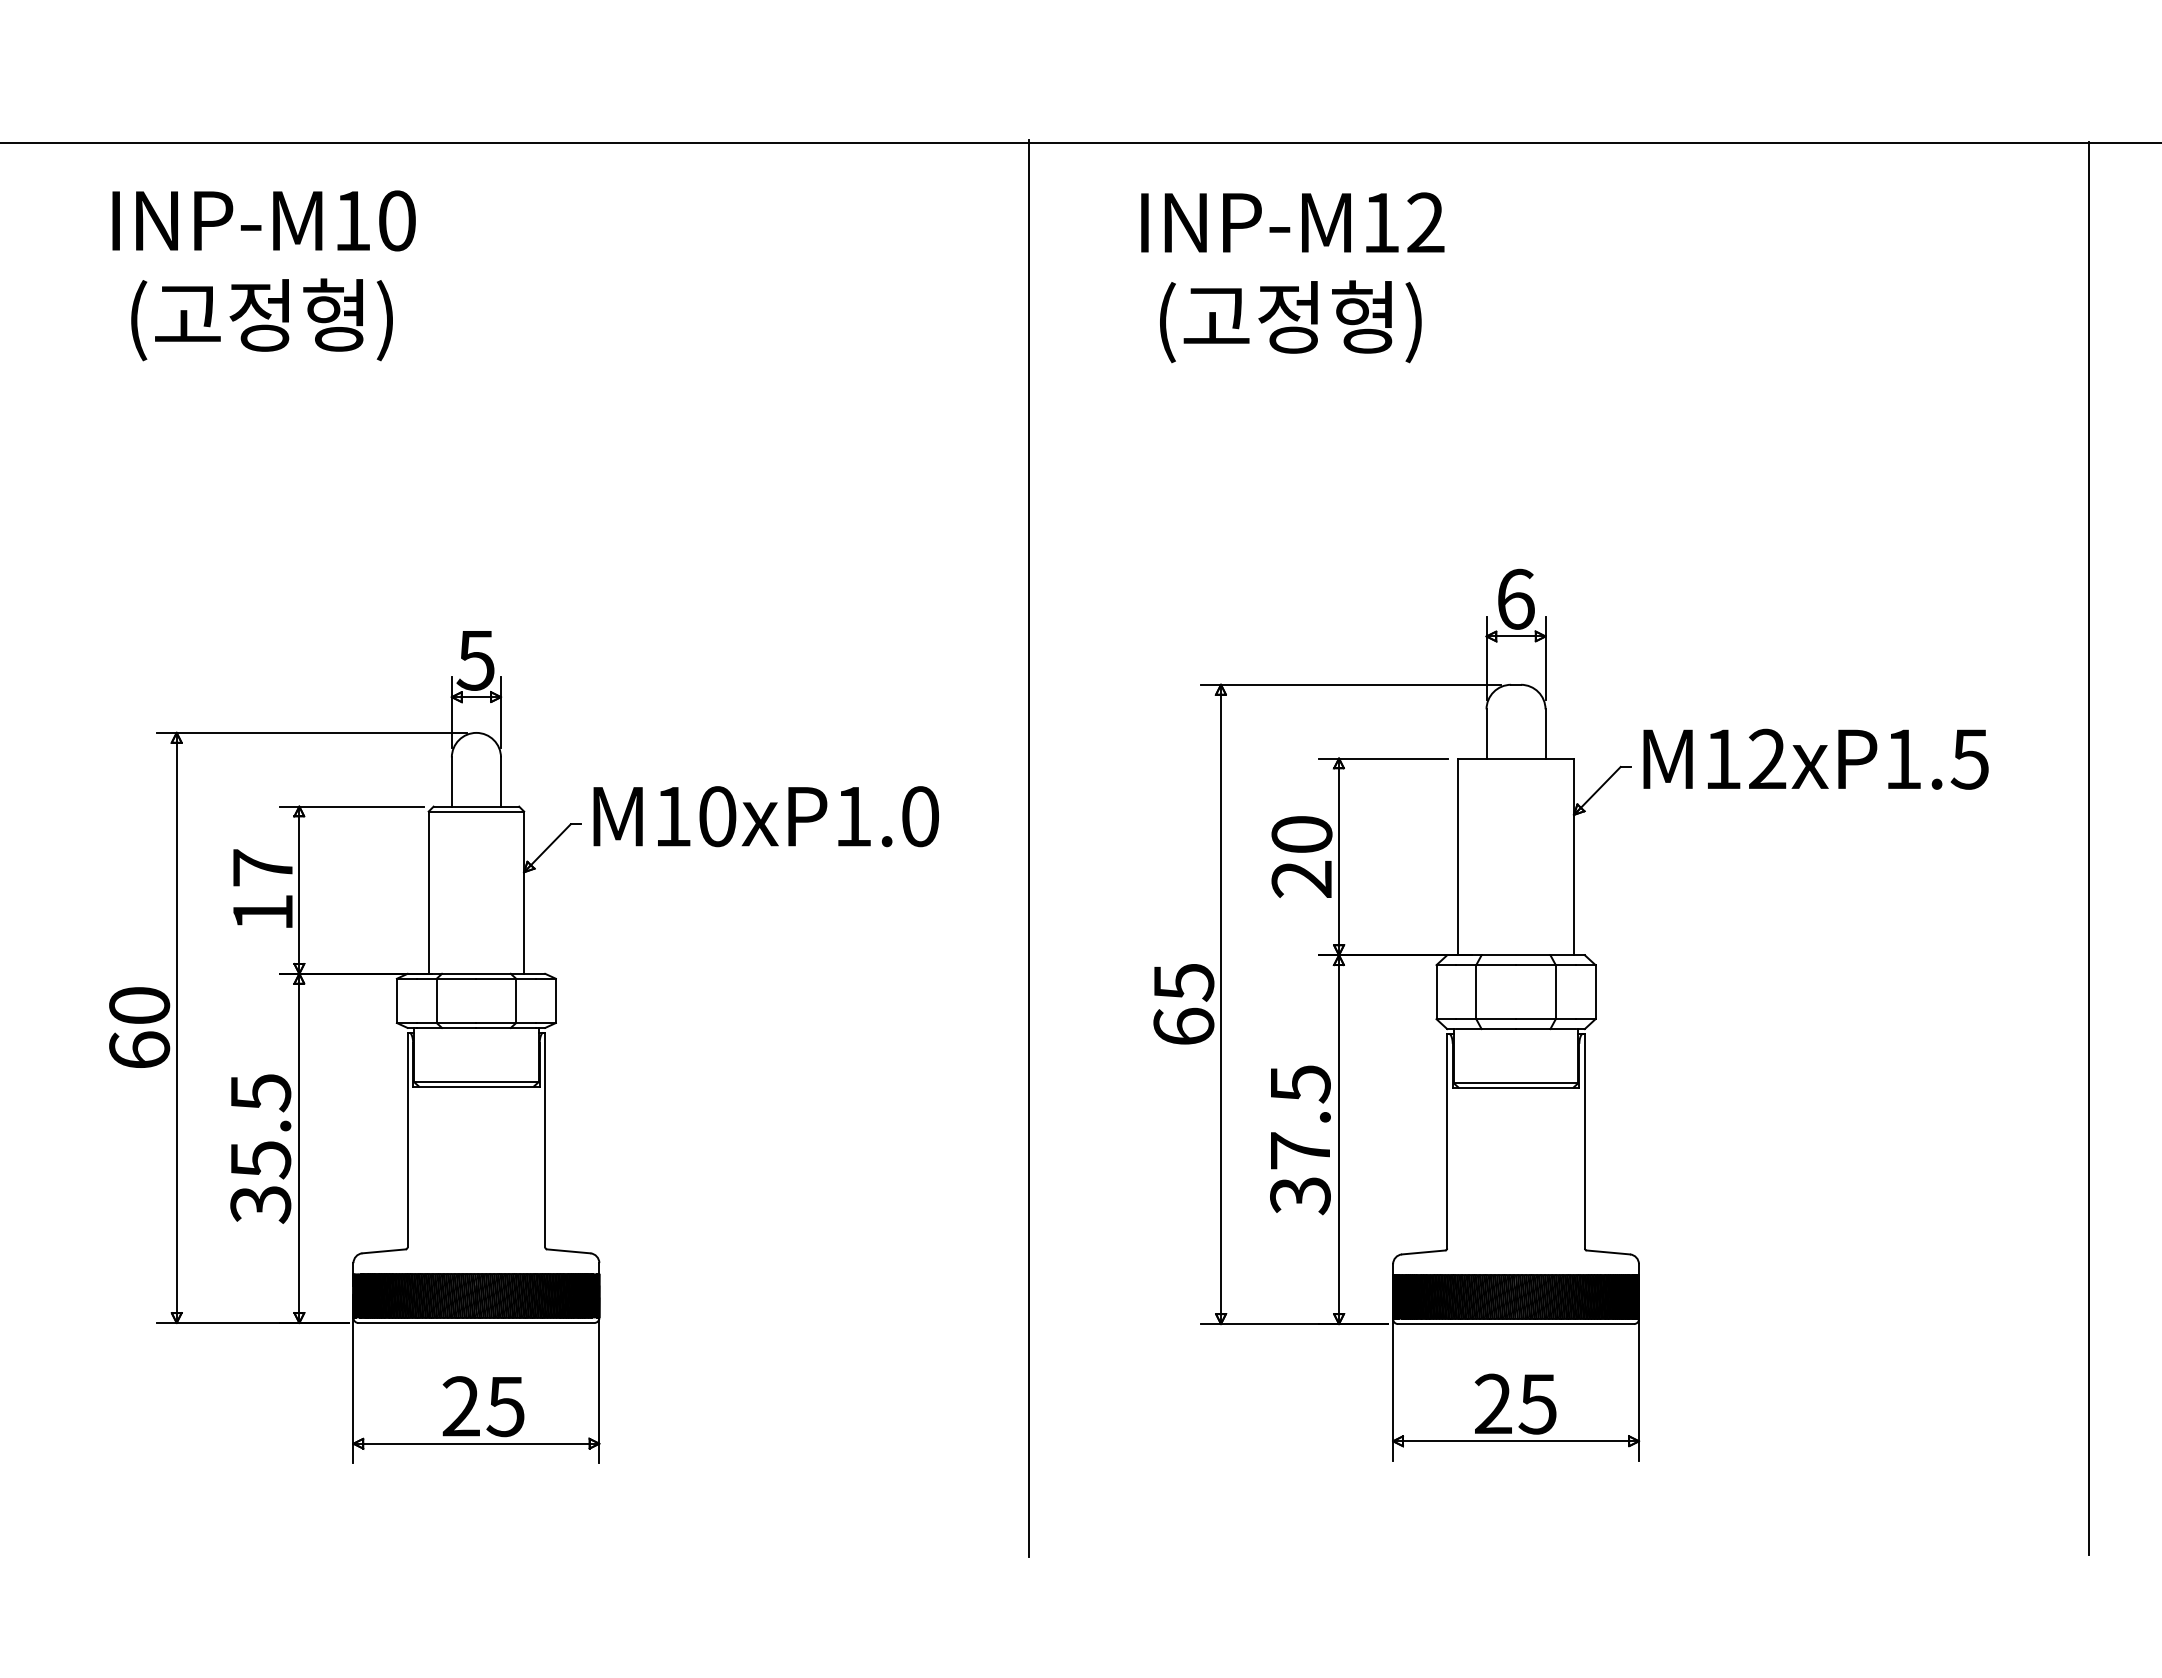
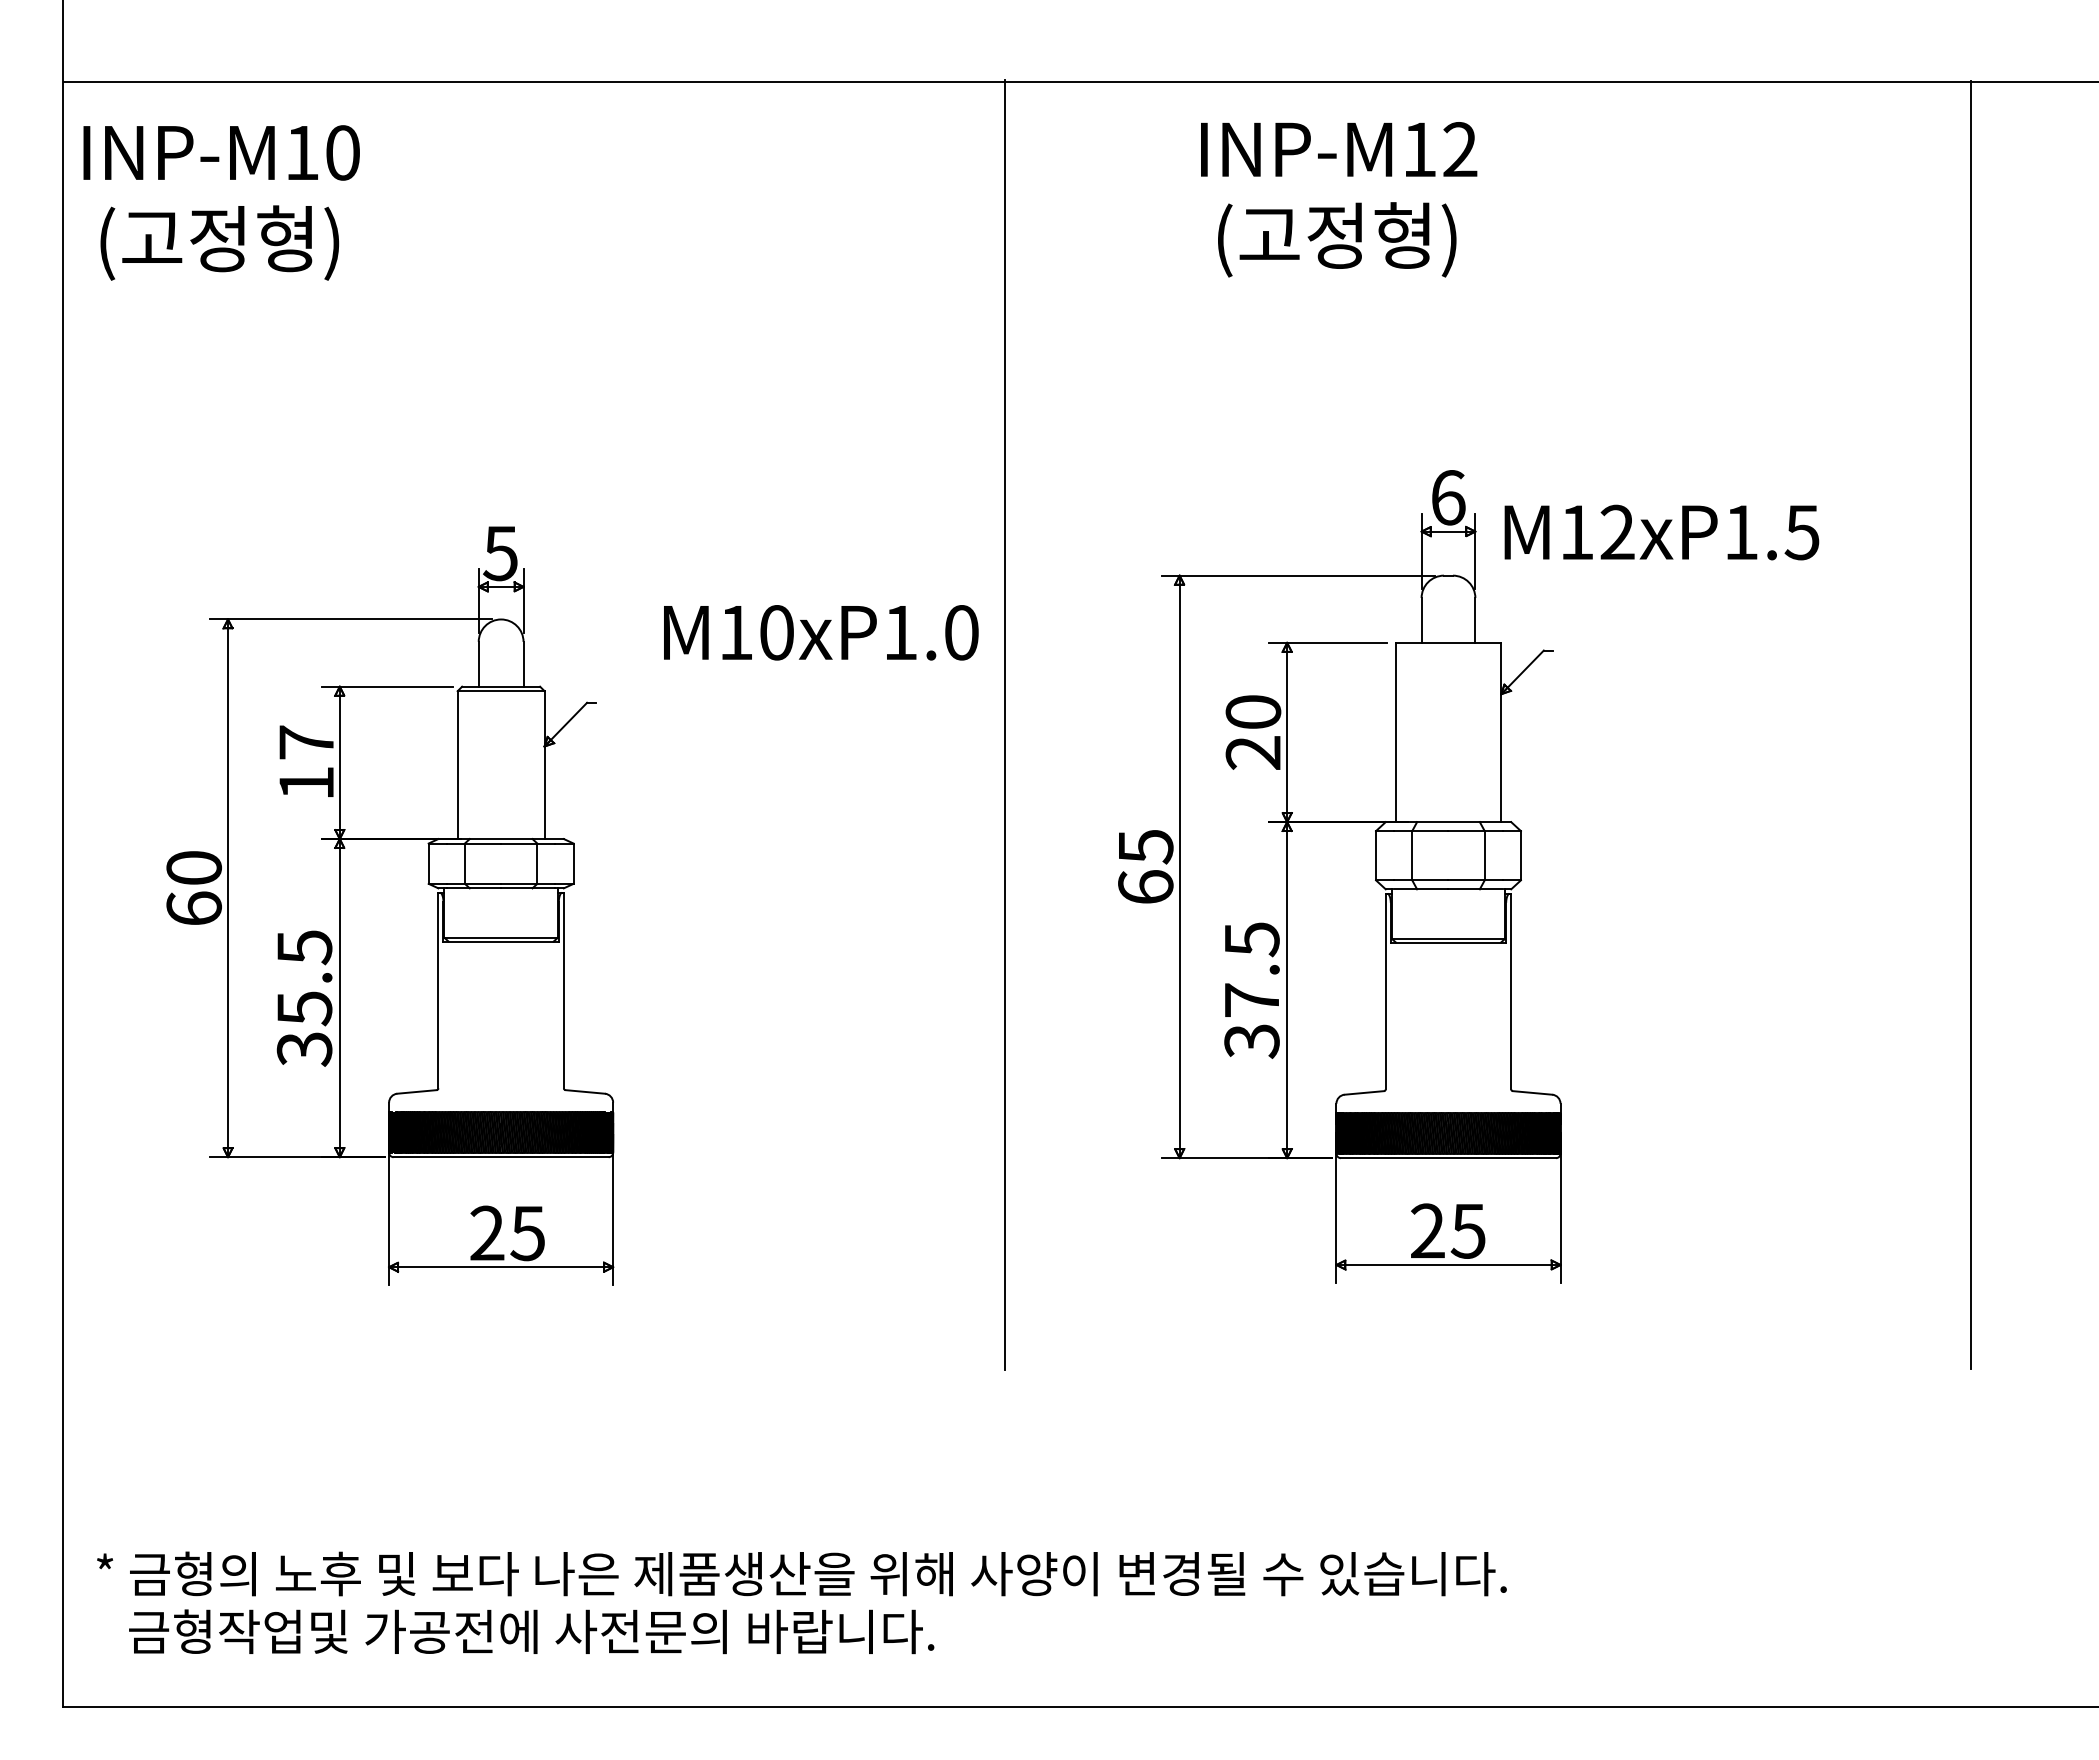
text: (263, 275) -> (221, 202), moved
text: (1293, 277) -> (1339, 199), moved
text: (1815, 759) -> (1661, 532), moved
text: (766, 816) -> (821, 632), moved

